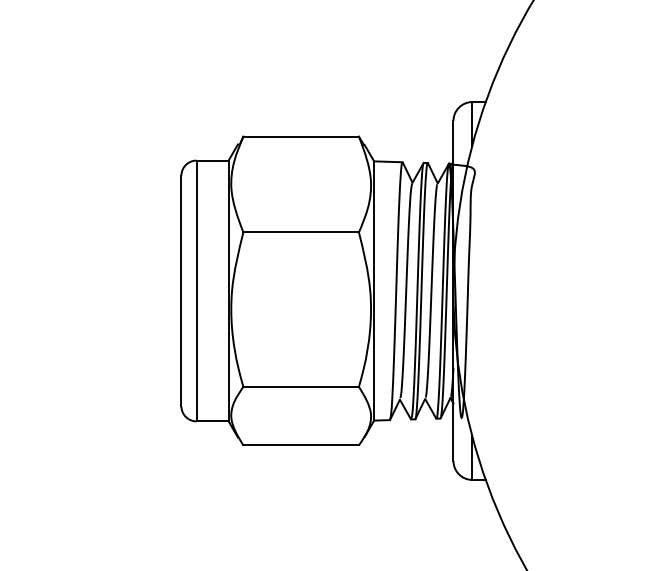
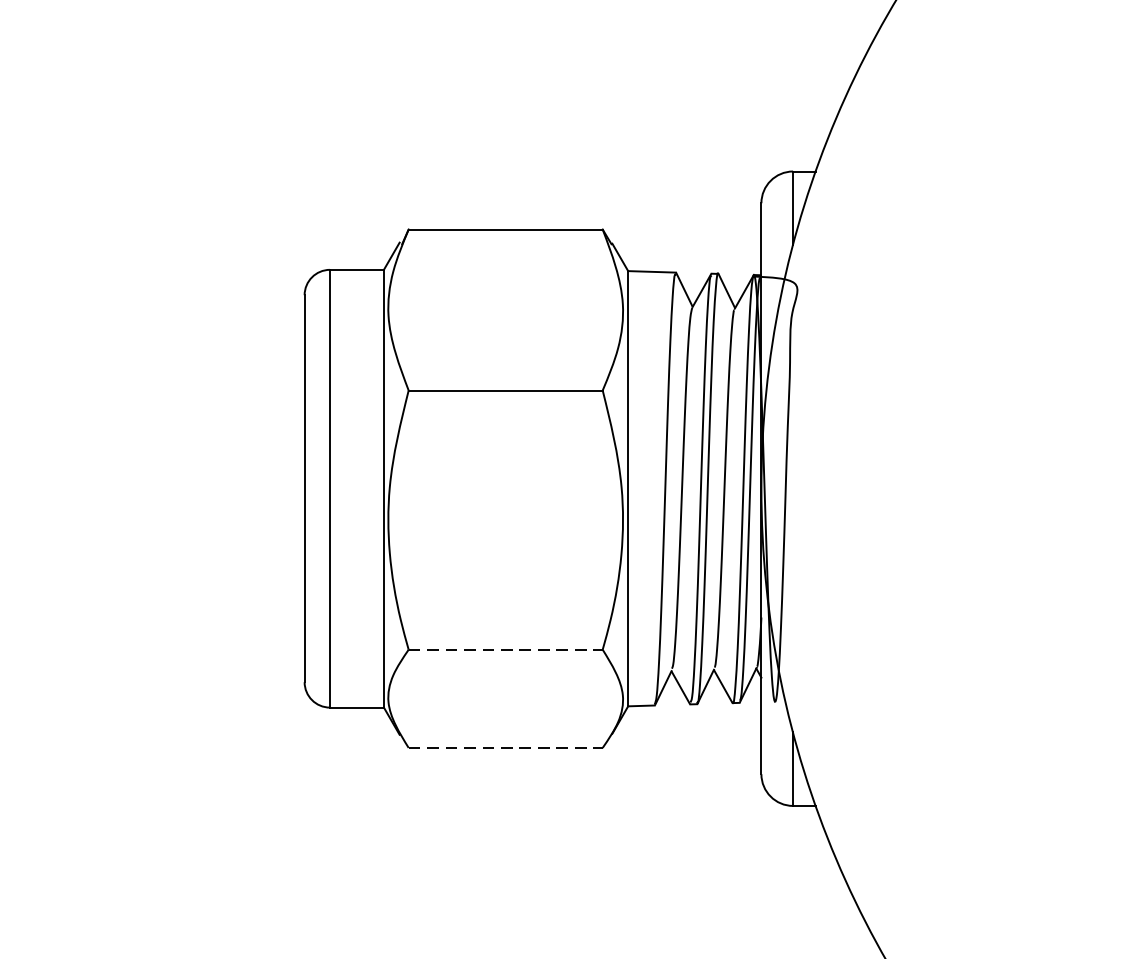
line: (301, 386) -> (506, 649), solid -> dashed
line: (301, 445) -> (506, 748), solid -> dashed

